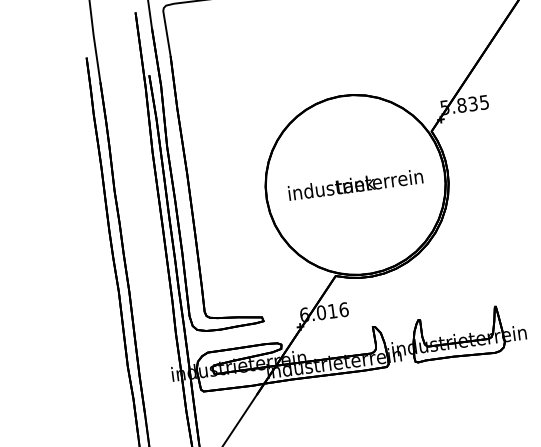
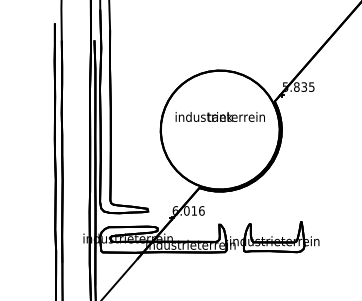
text: (354, 184) -> (219, 116), moved

